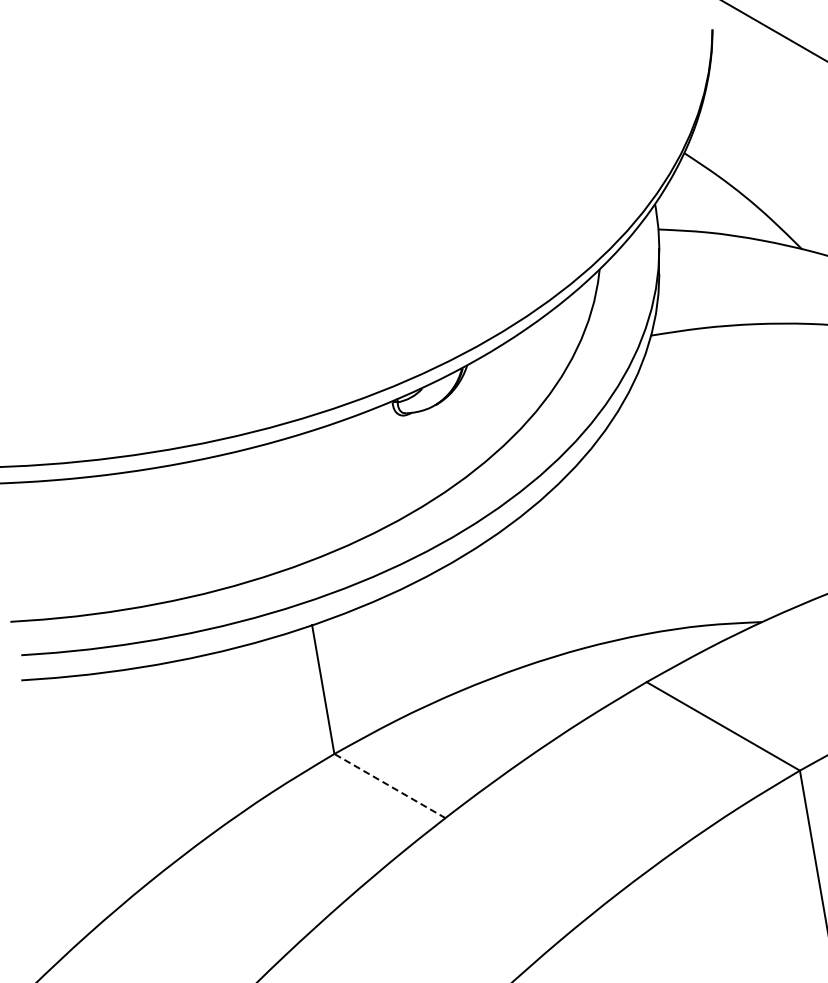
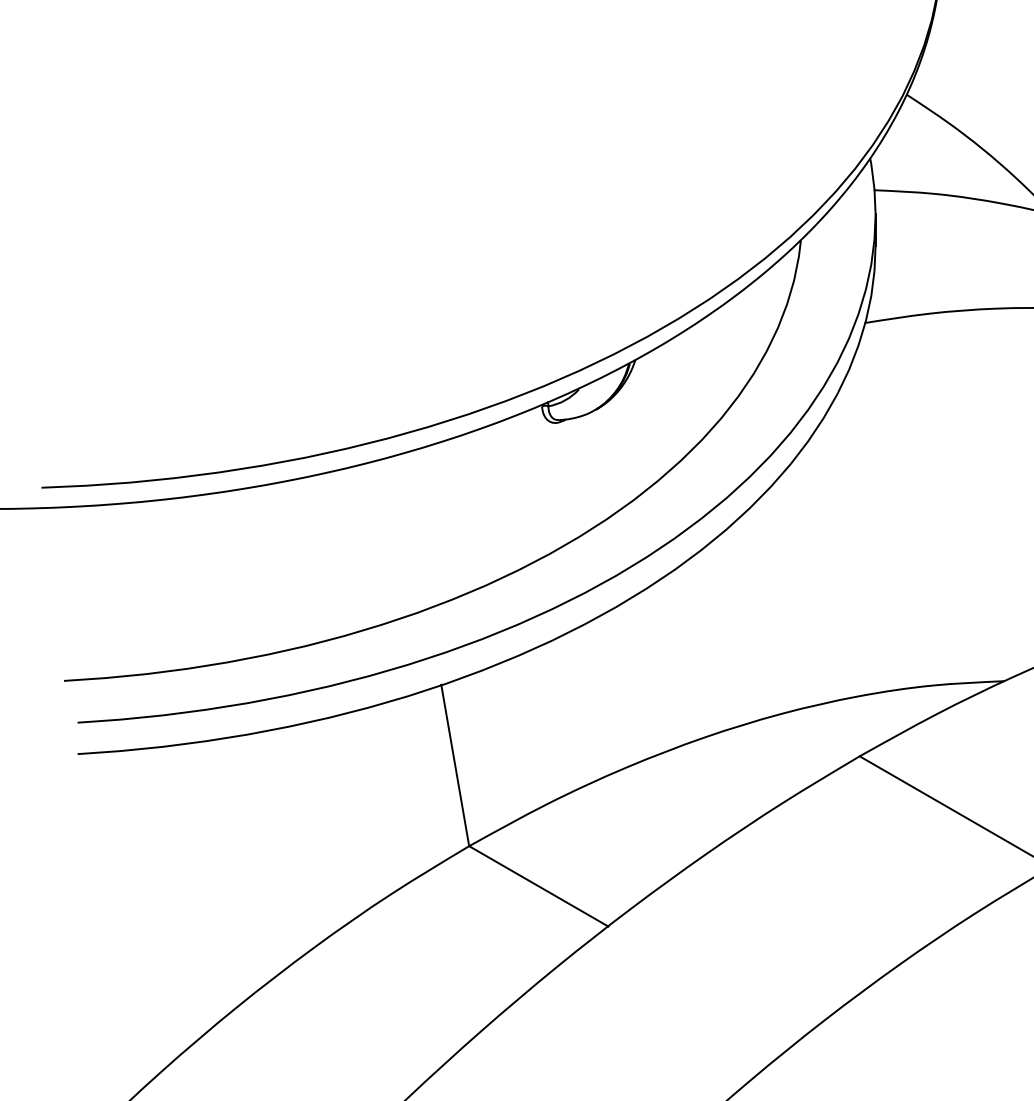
line: (389, 785) -> (538, 885), dashed -> solid

